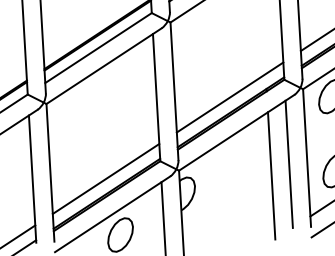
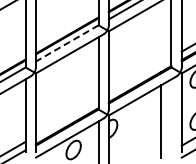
line: (97, 48) -> (66, 43), solid -> dashed
line: (228, 97) -> (139, 75), removed
line: (289, 164) -> (171, 115), removed
line: (104, 178) -> (66, 117), removed

